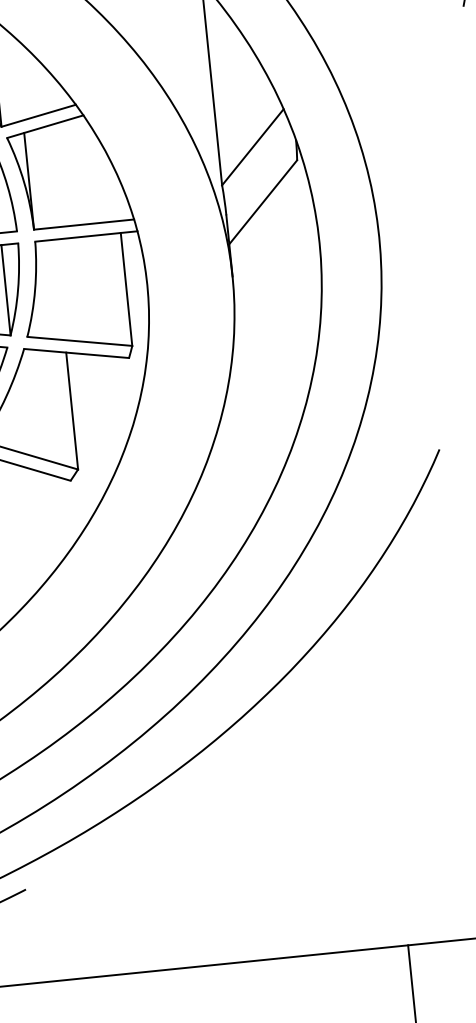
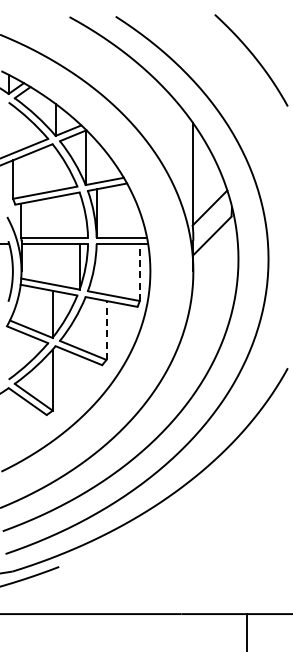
line: (125, 289) -> (139, 272), solid -> dashed
line: (71, 409) -> (106, 329), solid -> dashed

